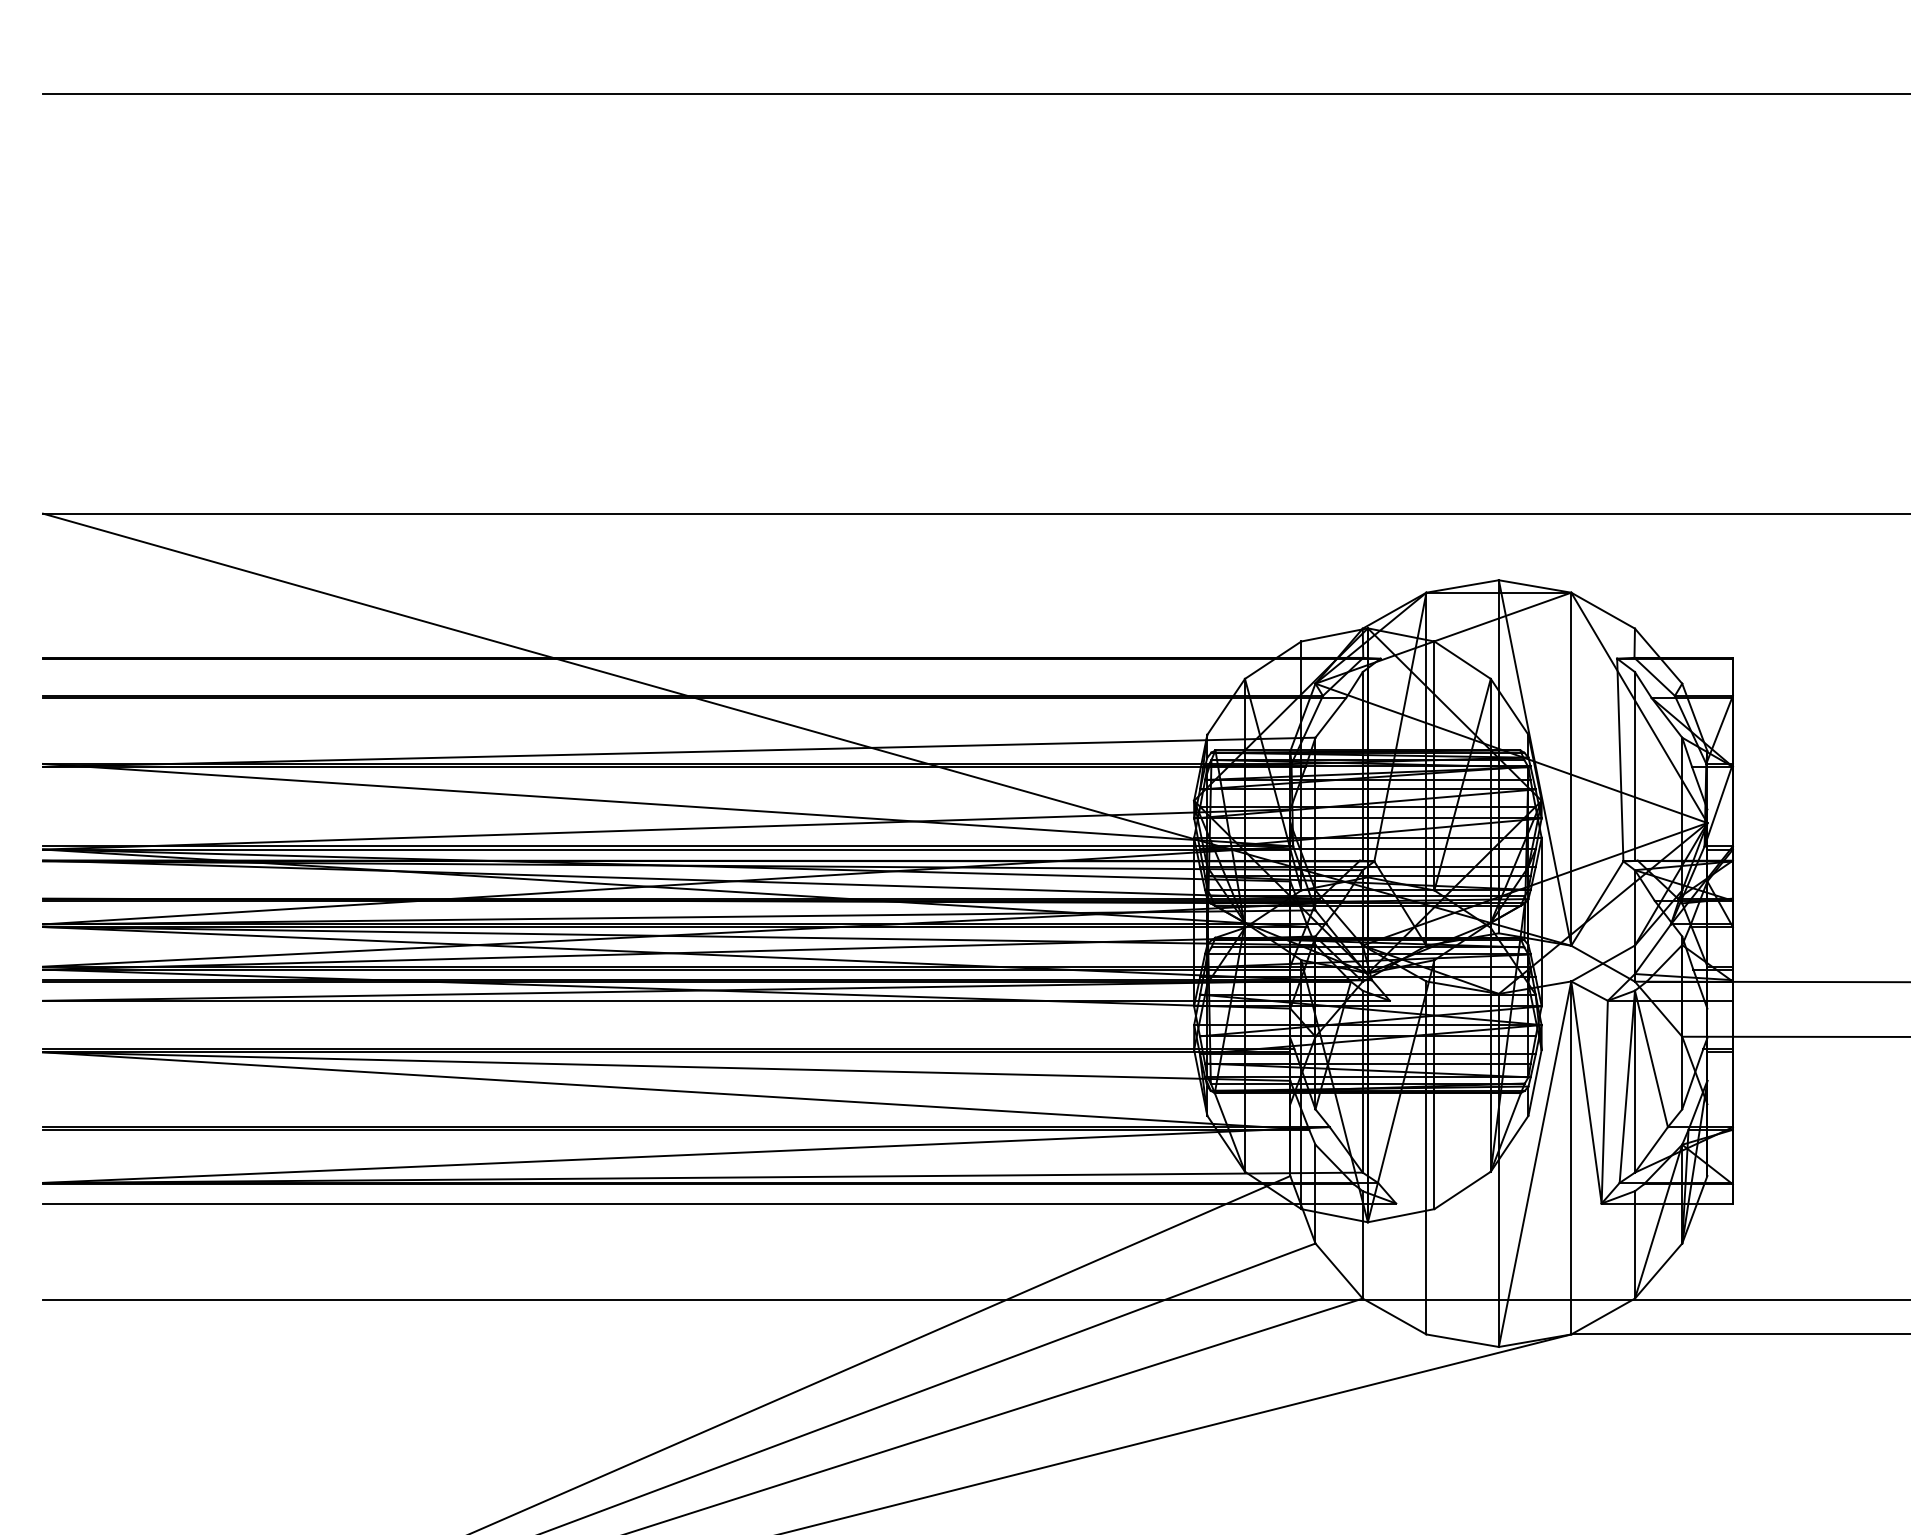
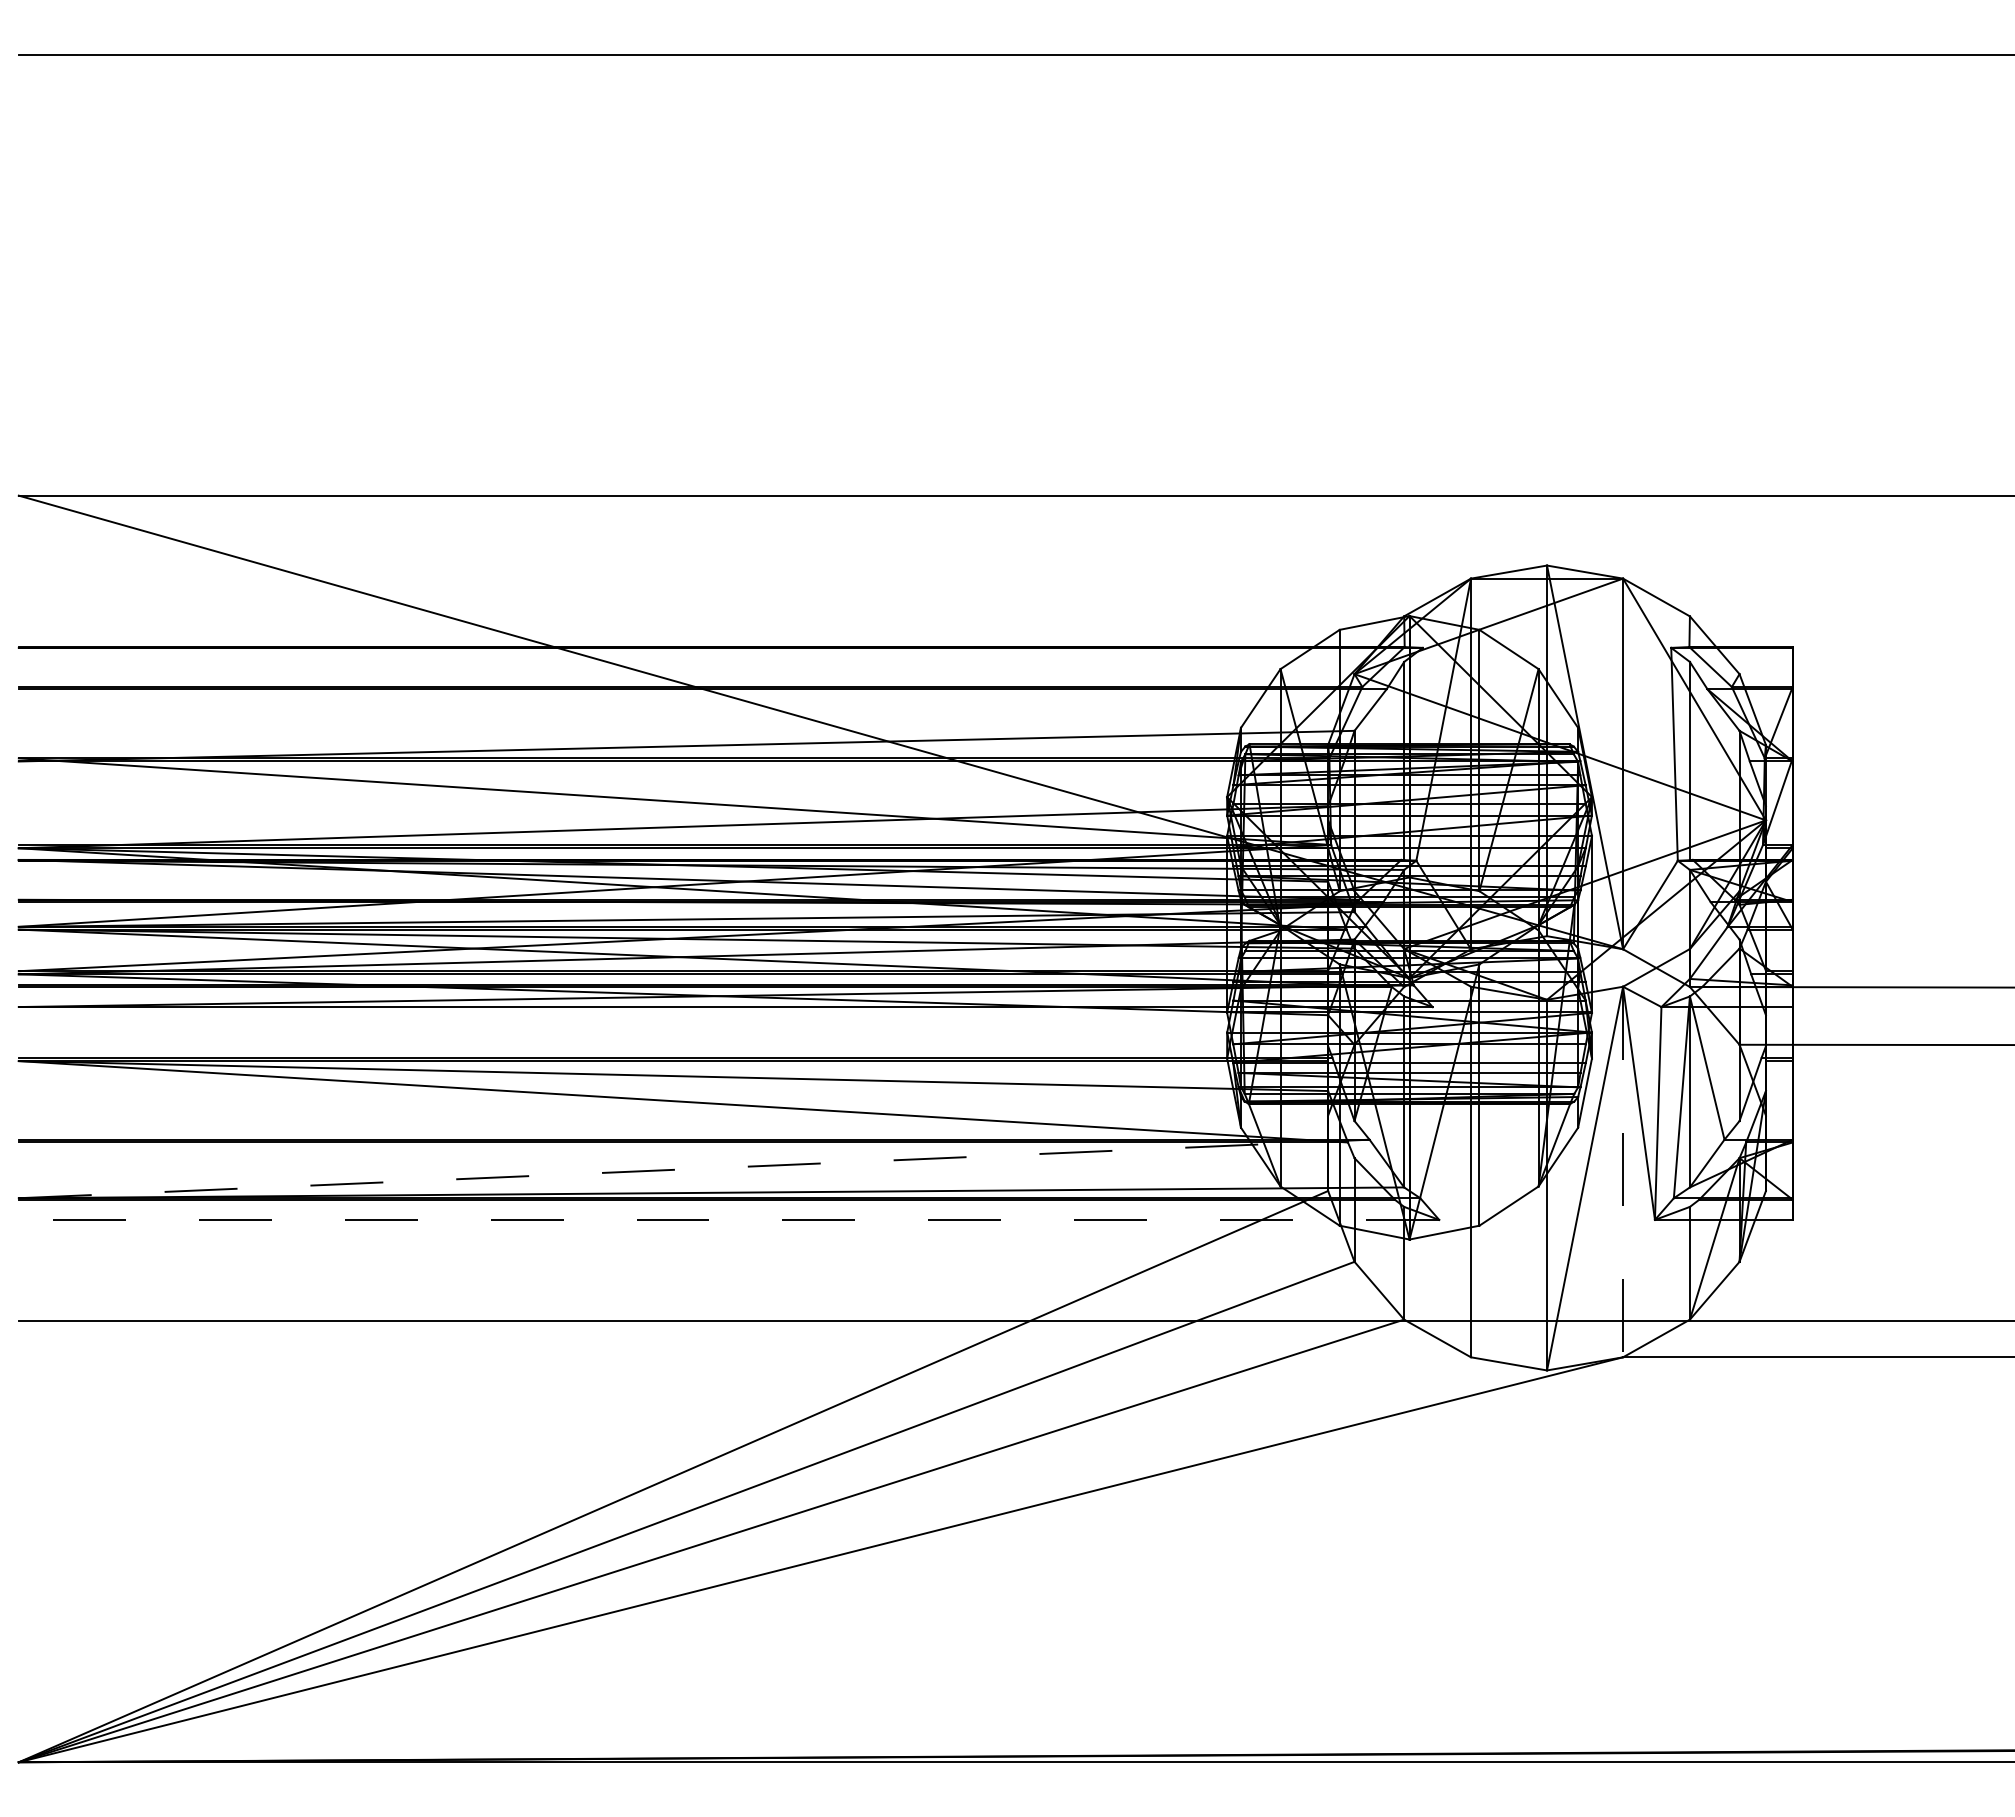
line: (686, 1154) -> (694, 1168), solid -> dashed
line: (1571, 1158) -> (1623, 1172), solid -> dashed
line: (719, 1203) -> (728, 1219), solid -> dashed

